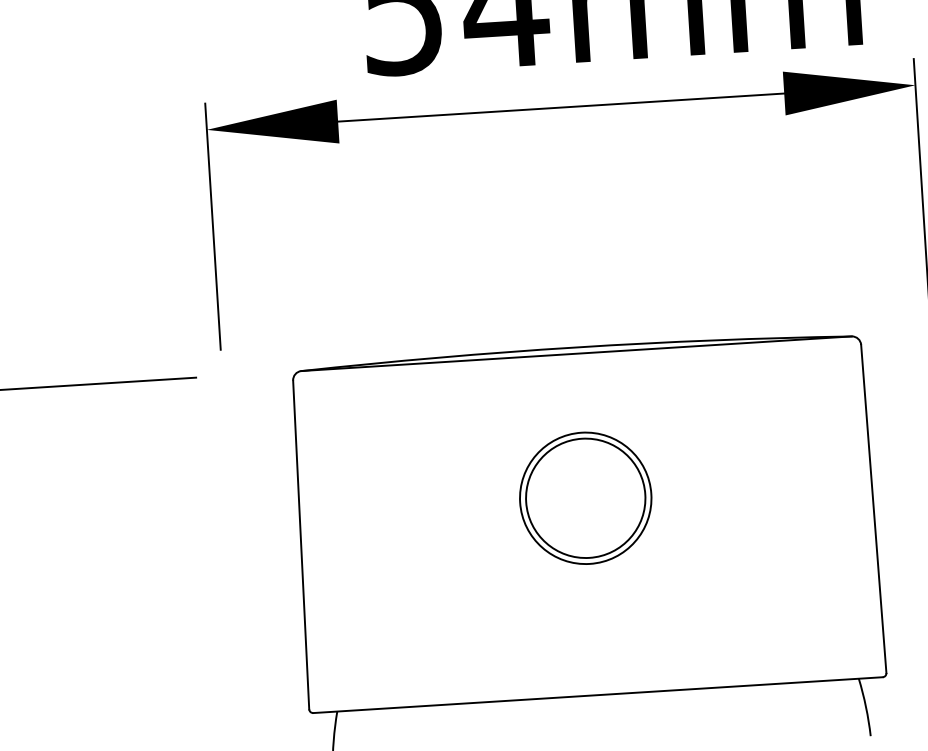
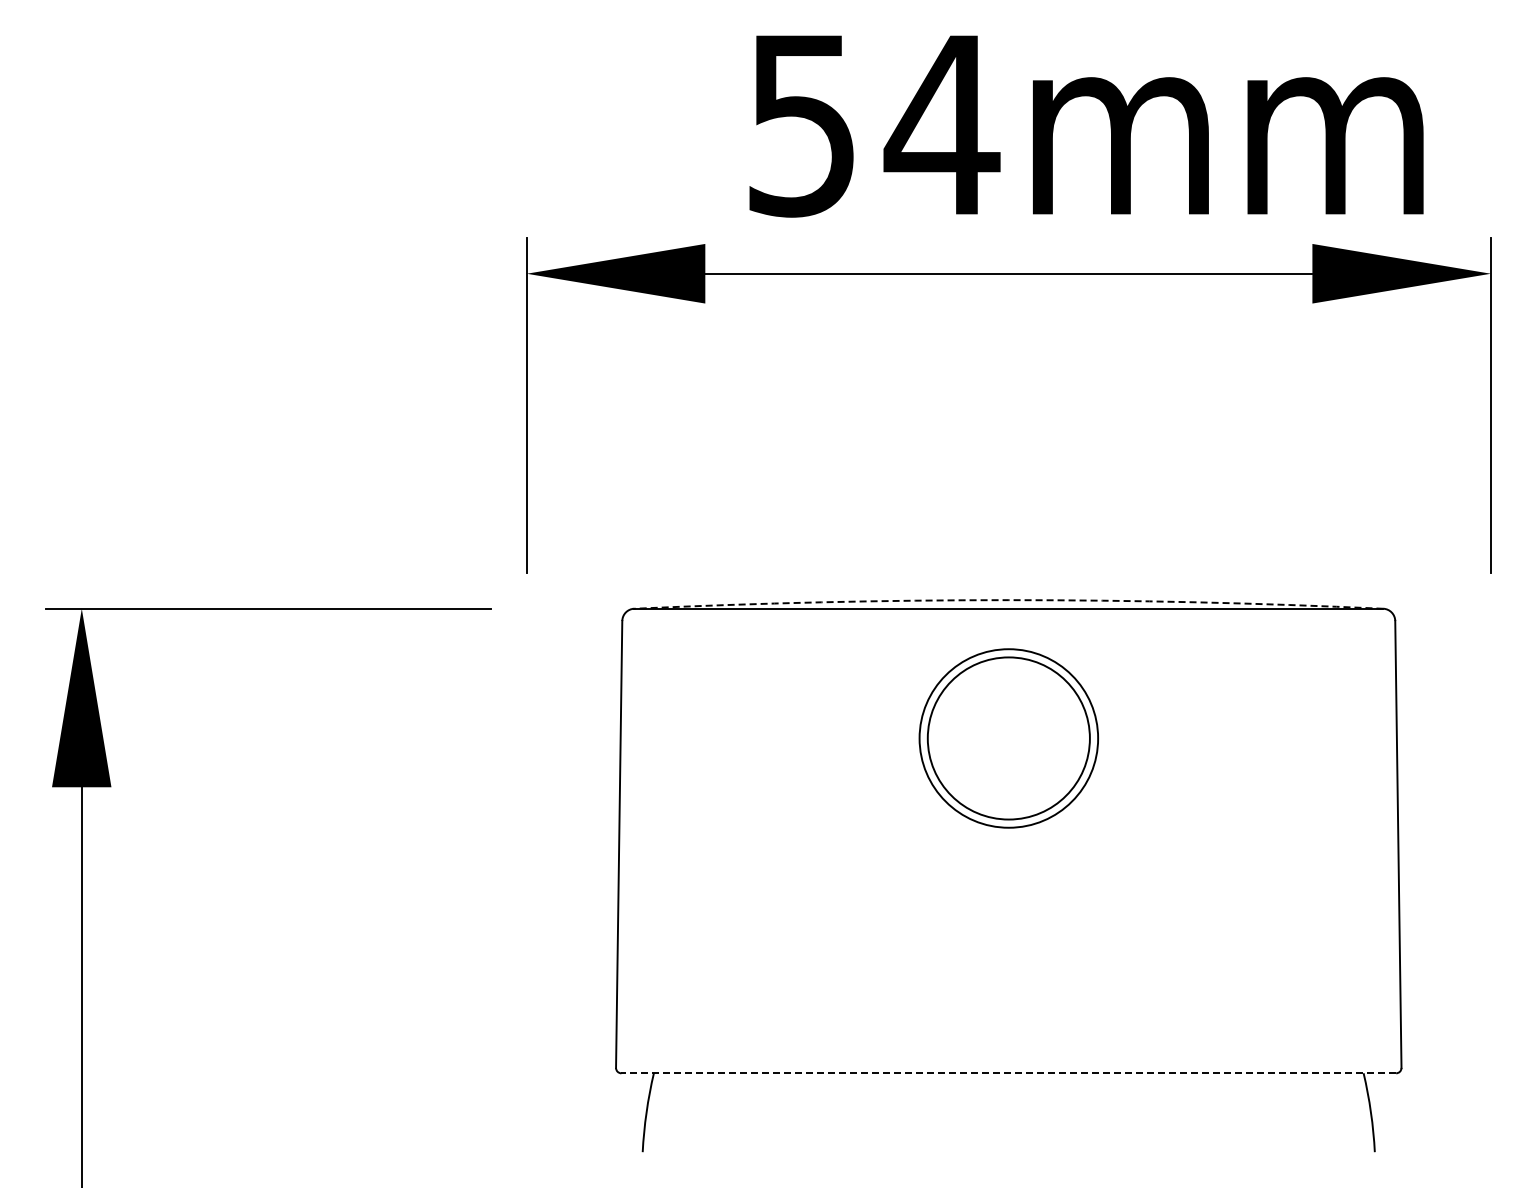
arc: (576, 347) -> (1008, 600), solid -> dashed
part: (585, 498) -> (1008, 738), moved
line: (597, 695) -> (1008, 1073), solid -> dashed

